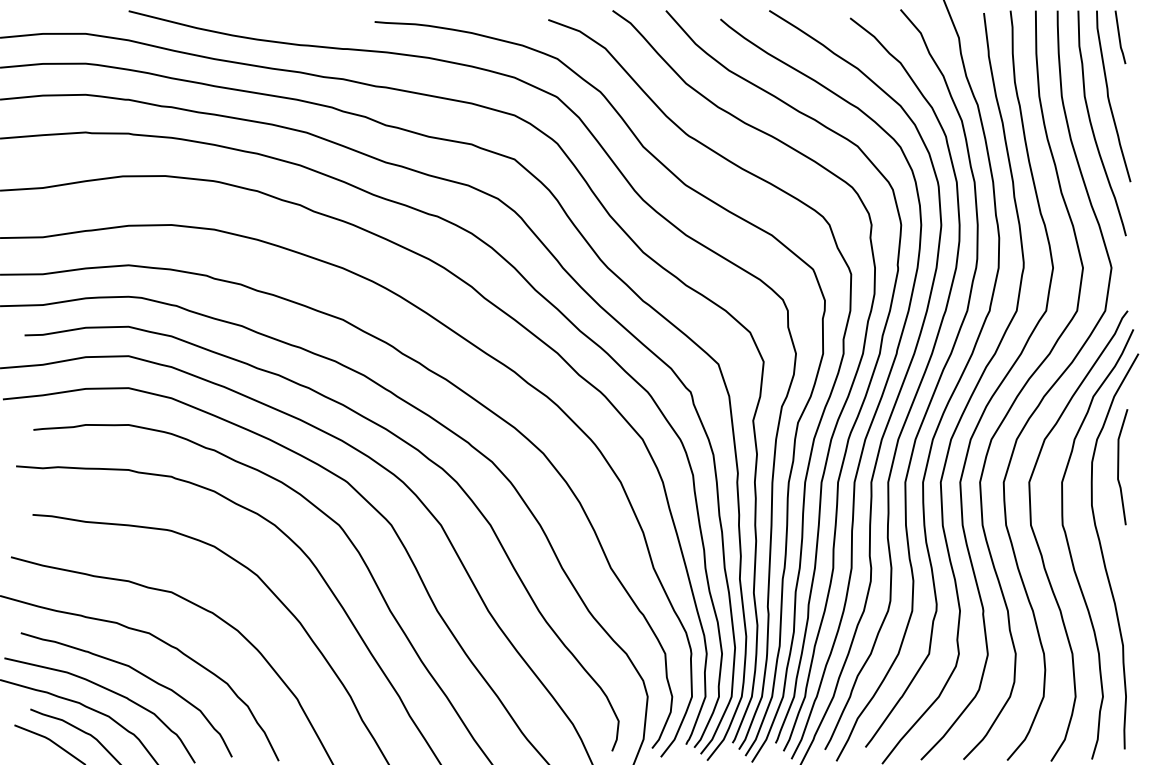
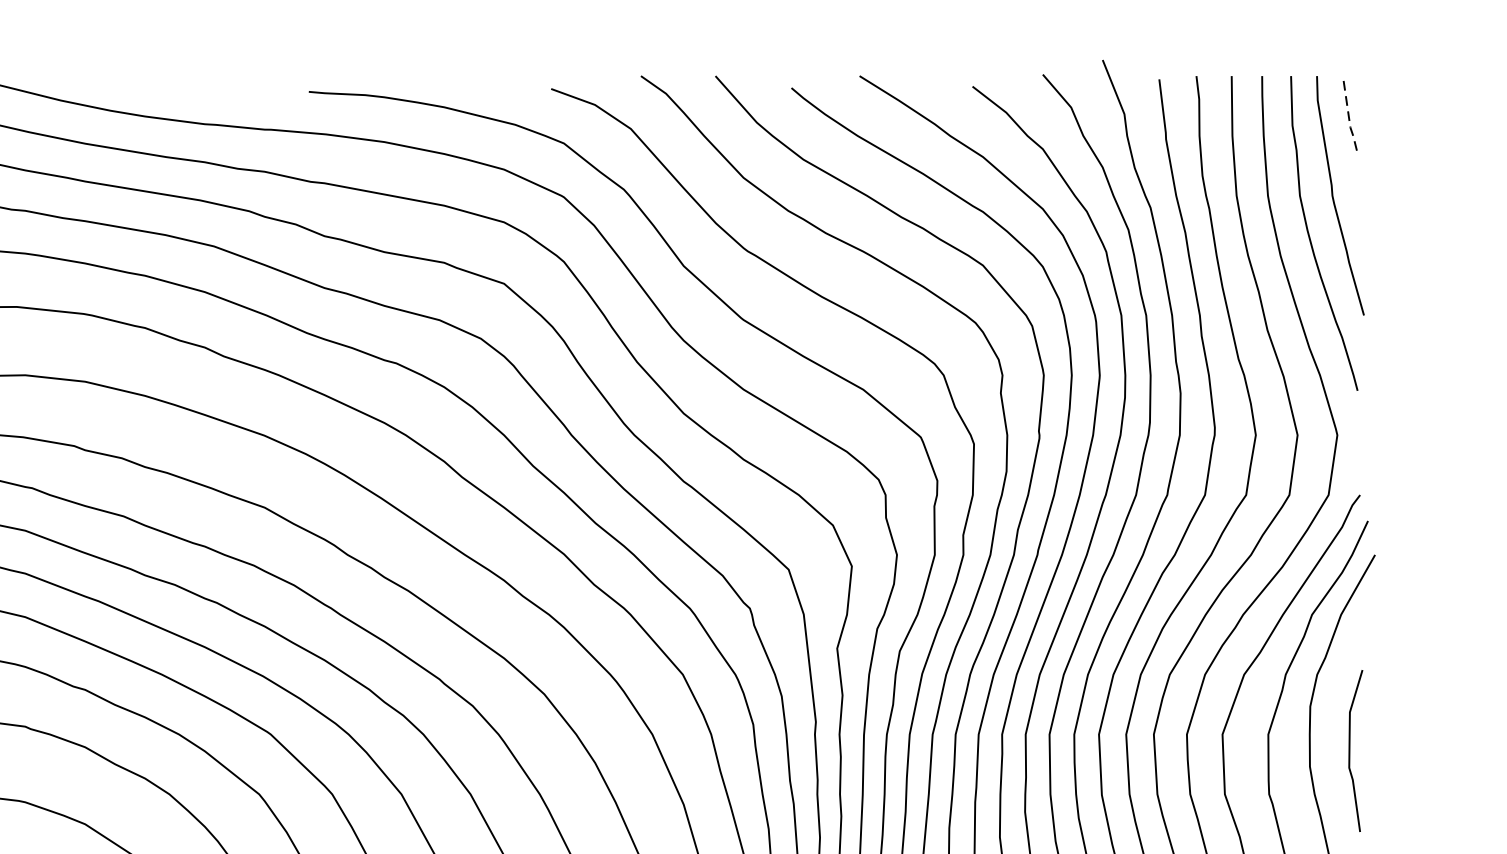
line: (1119, 38) -> (1348, 114), solid -> dashed
line: (1119, 467) -> (1351, 751), moved

